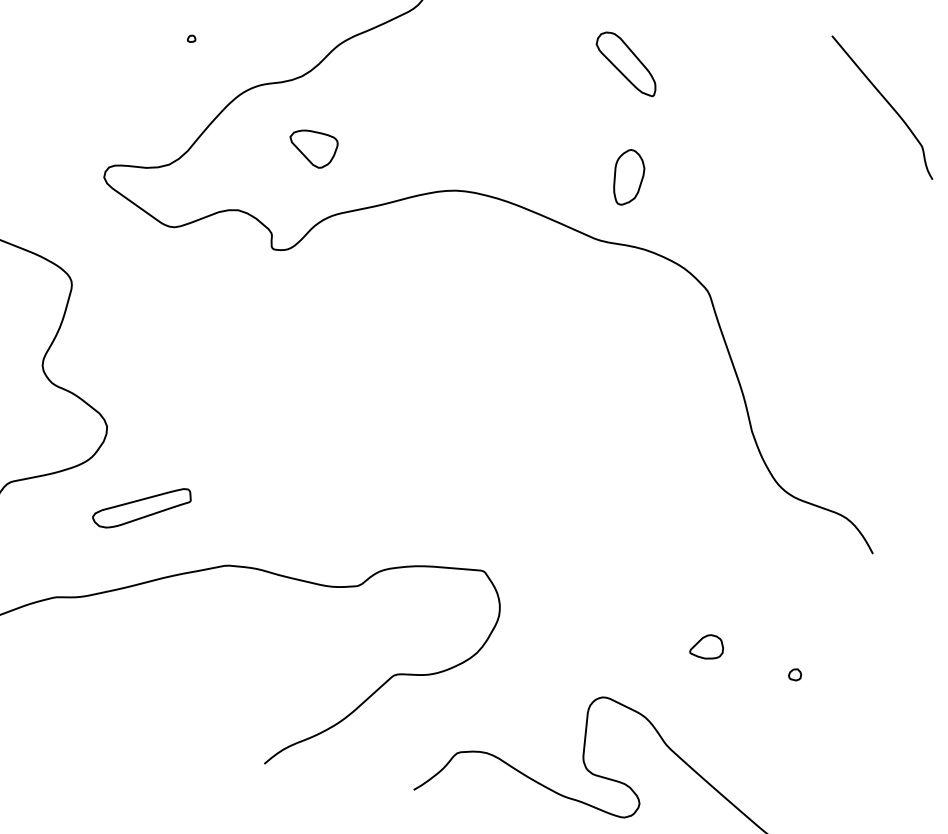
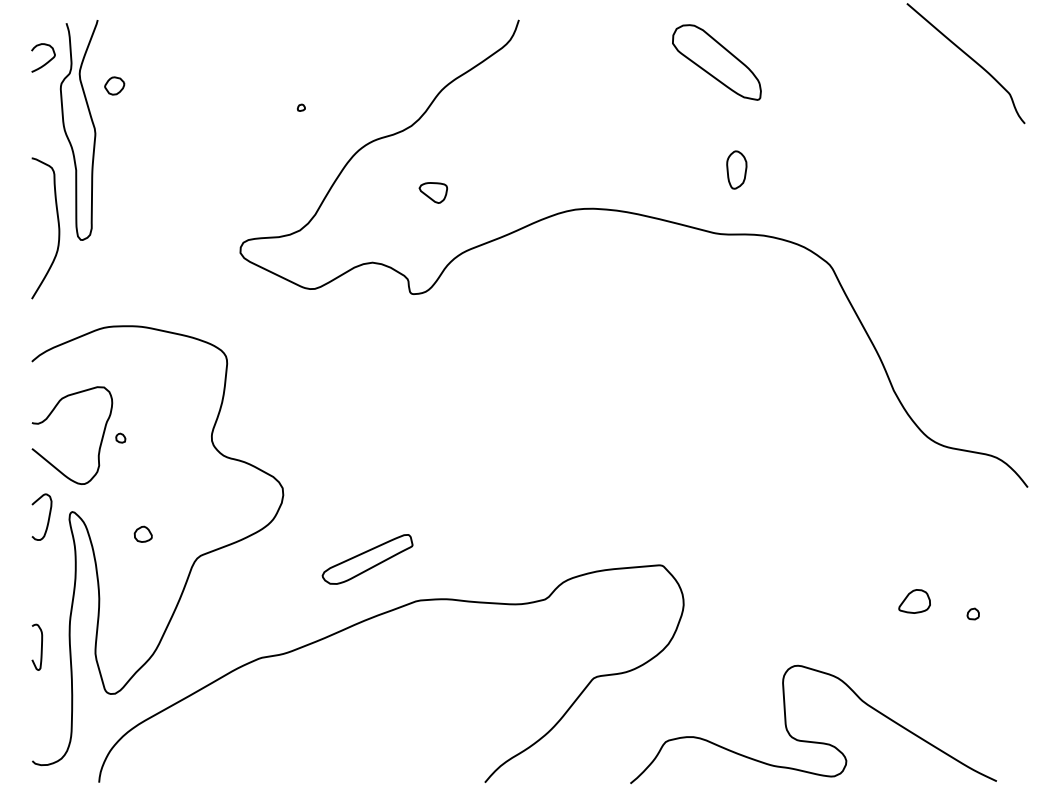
part: (626, 63) -> (716, 62), size x1.4
part: (312, 148) -> (433, 192), size x0.6
part: (628, 177) -> (736, 169), size x0.7
part: (141, 507) -> (367, 559), moved
part: (707, 646) -> (914, 601), moved

